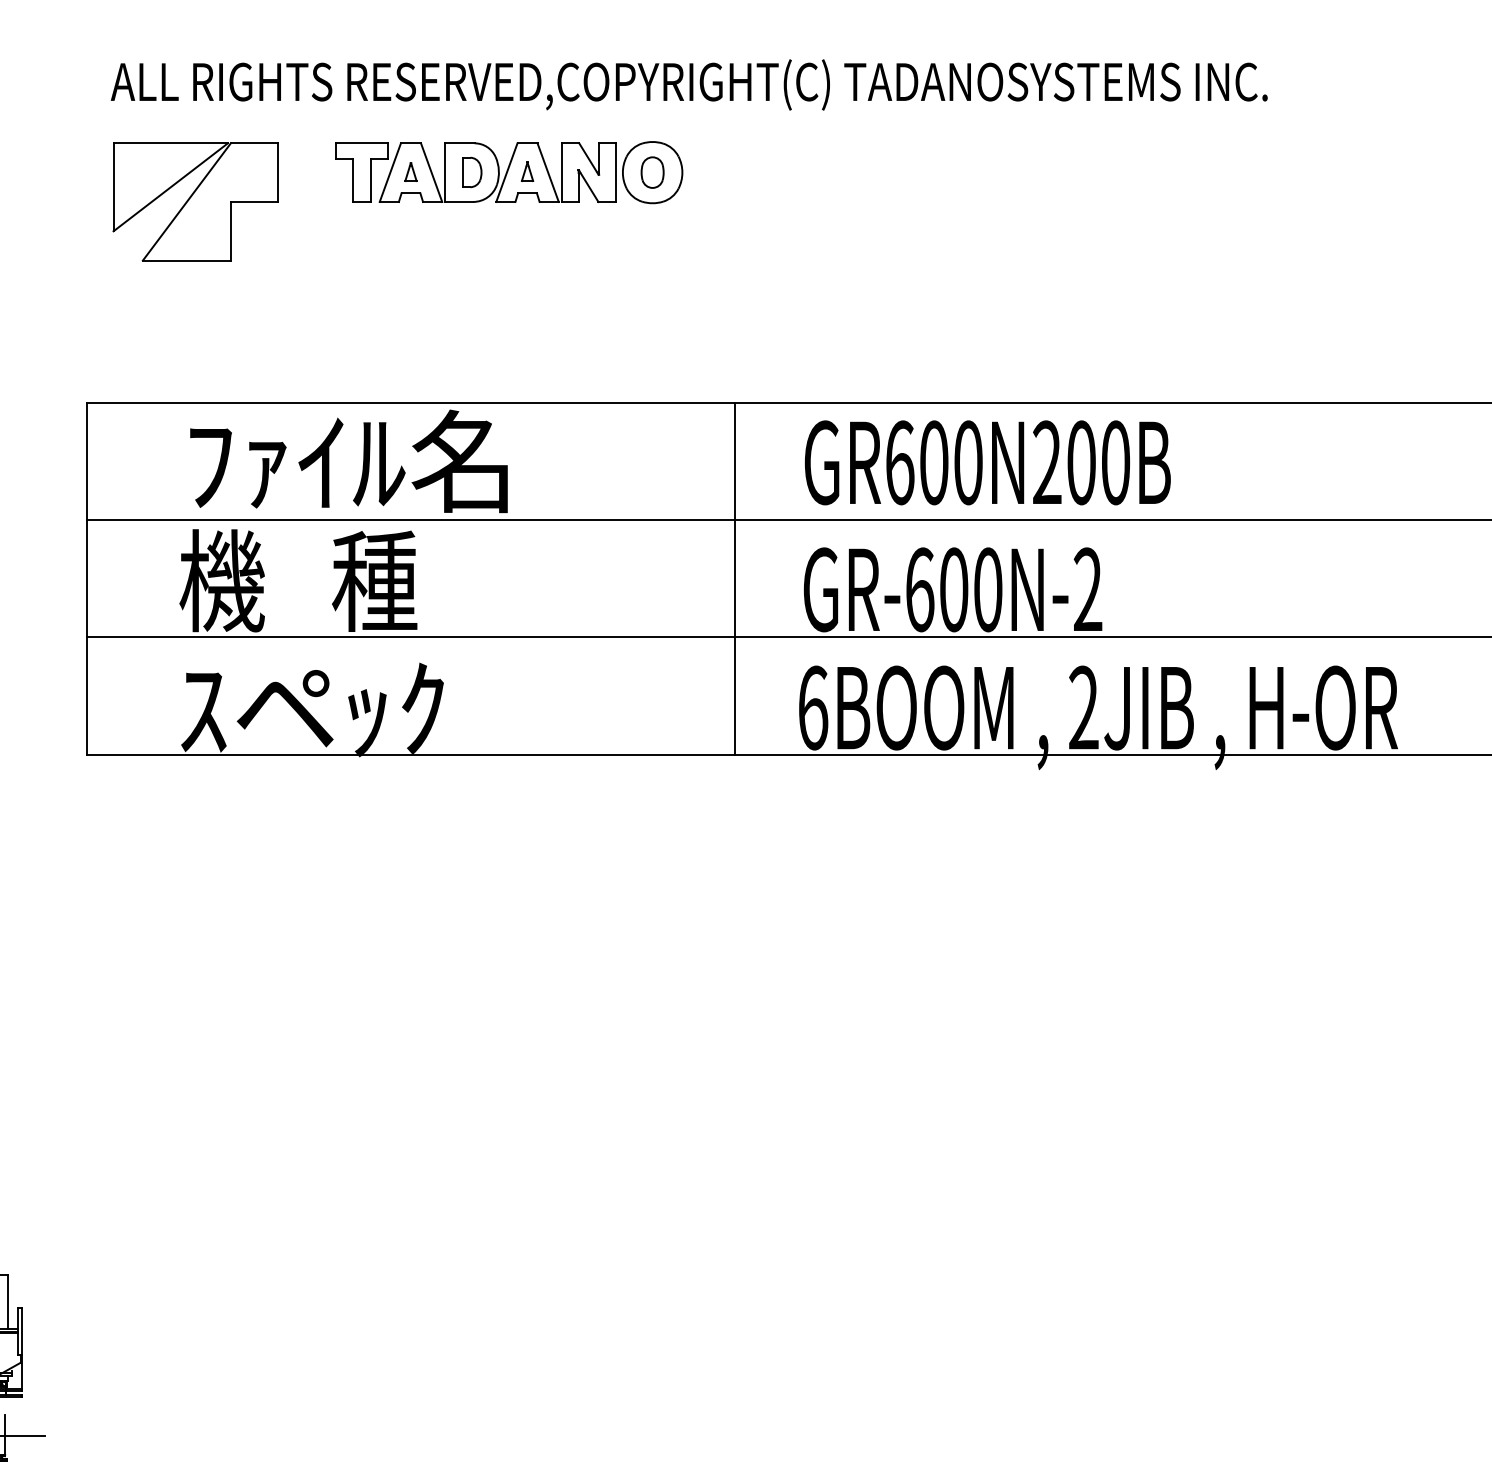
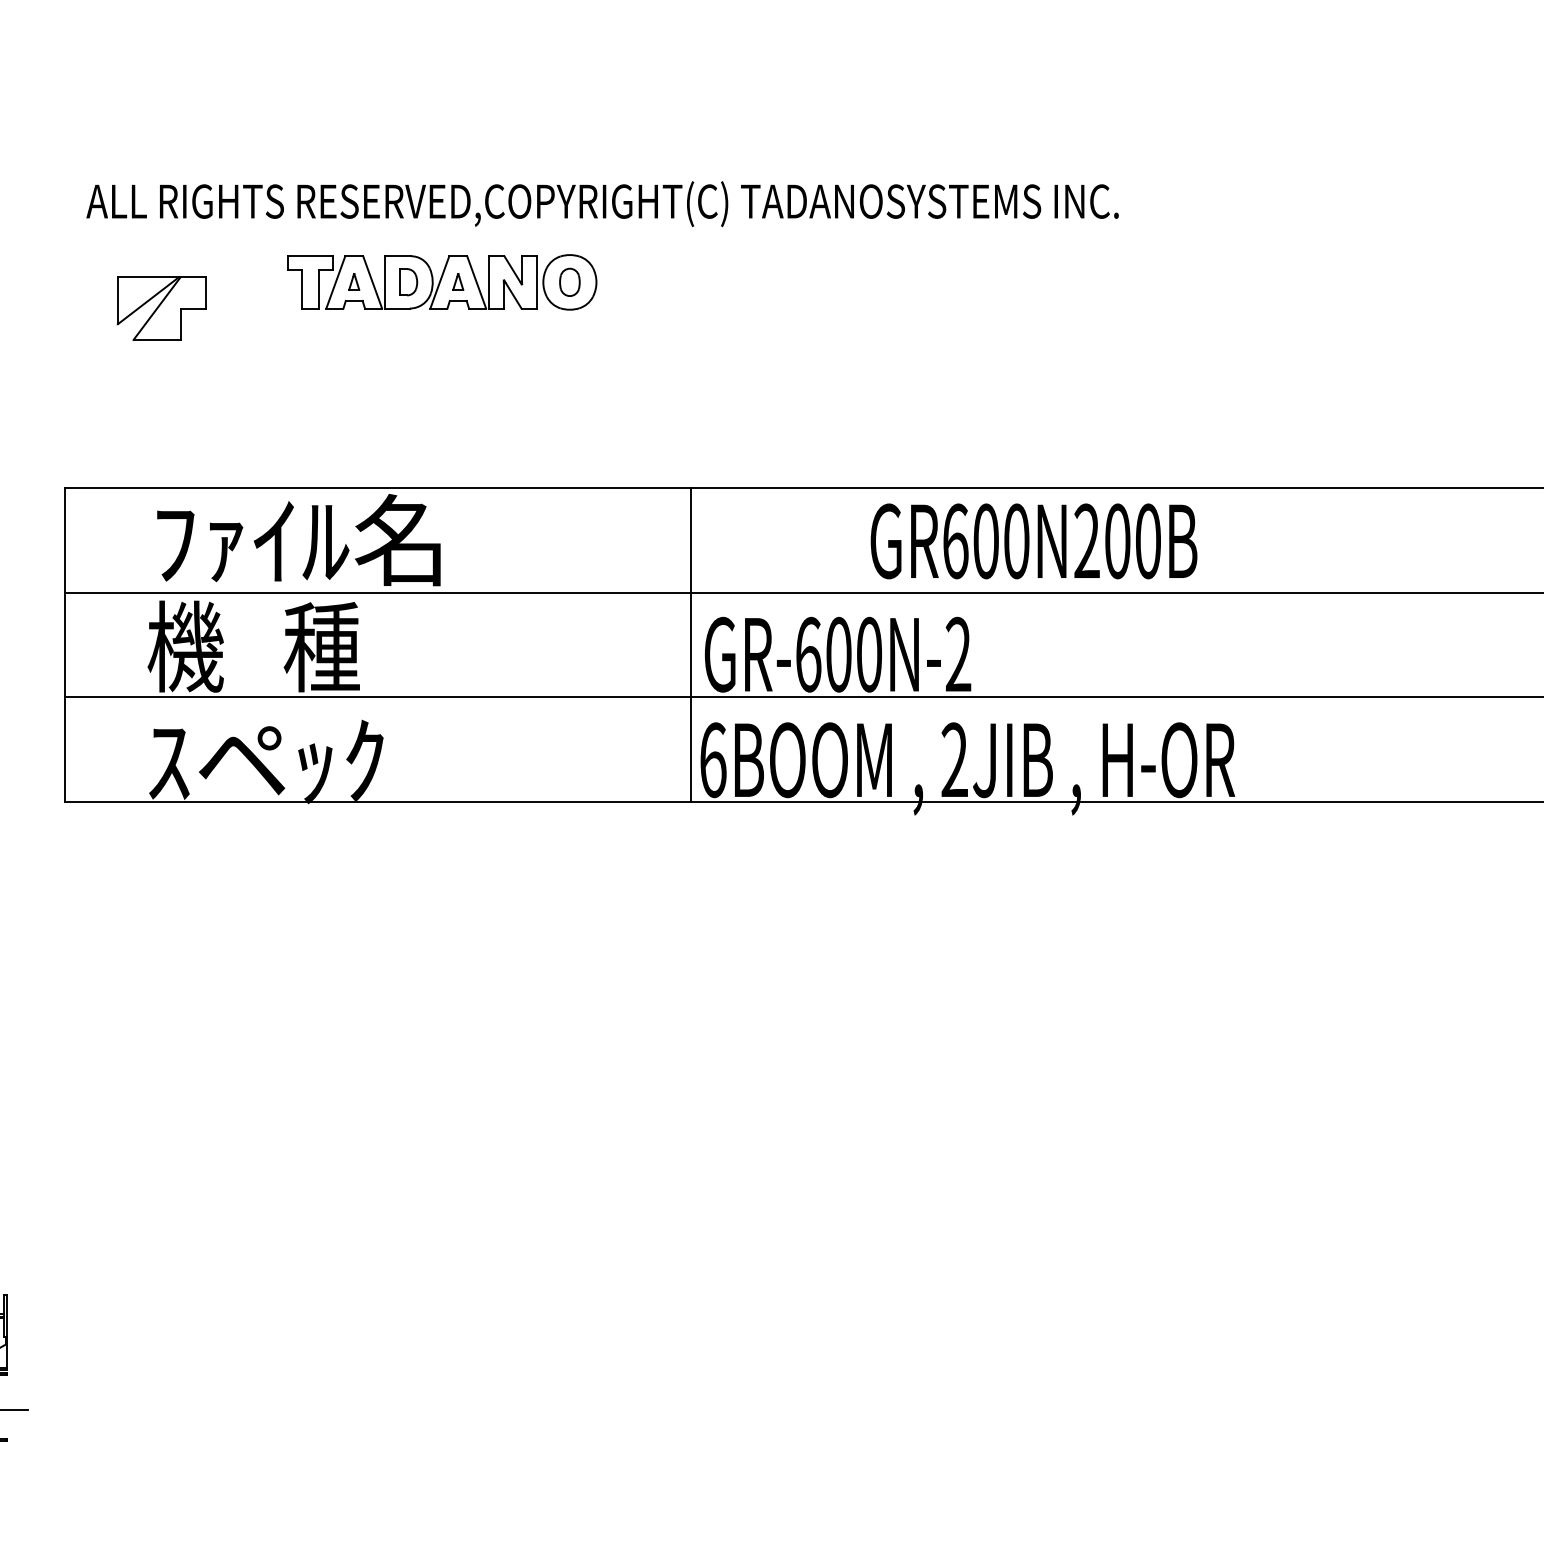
part: (195, 201) -> (161, 308), size x0.6
text: (987, 462) -> (1033, 541), moved
line: (735, 578) -> (690, 644), moved

